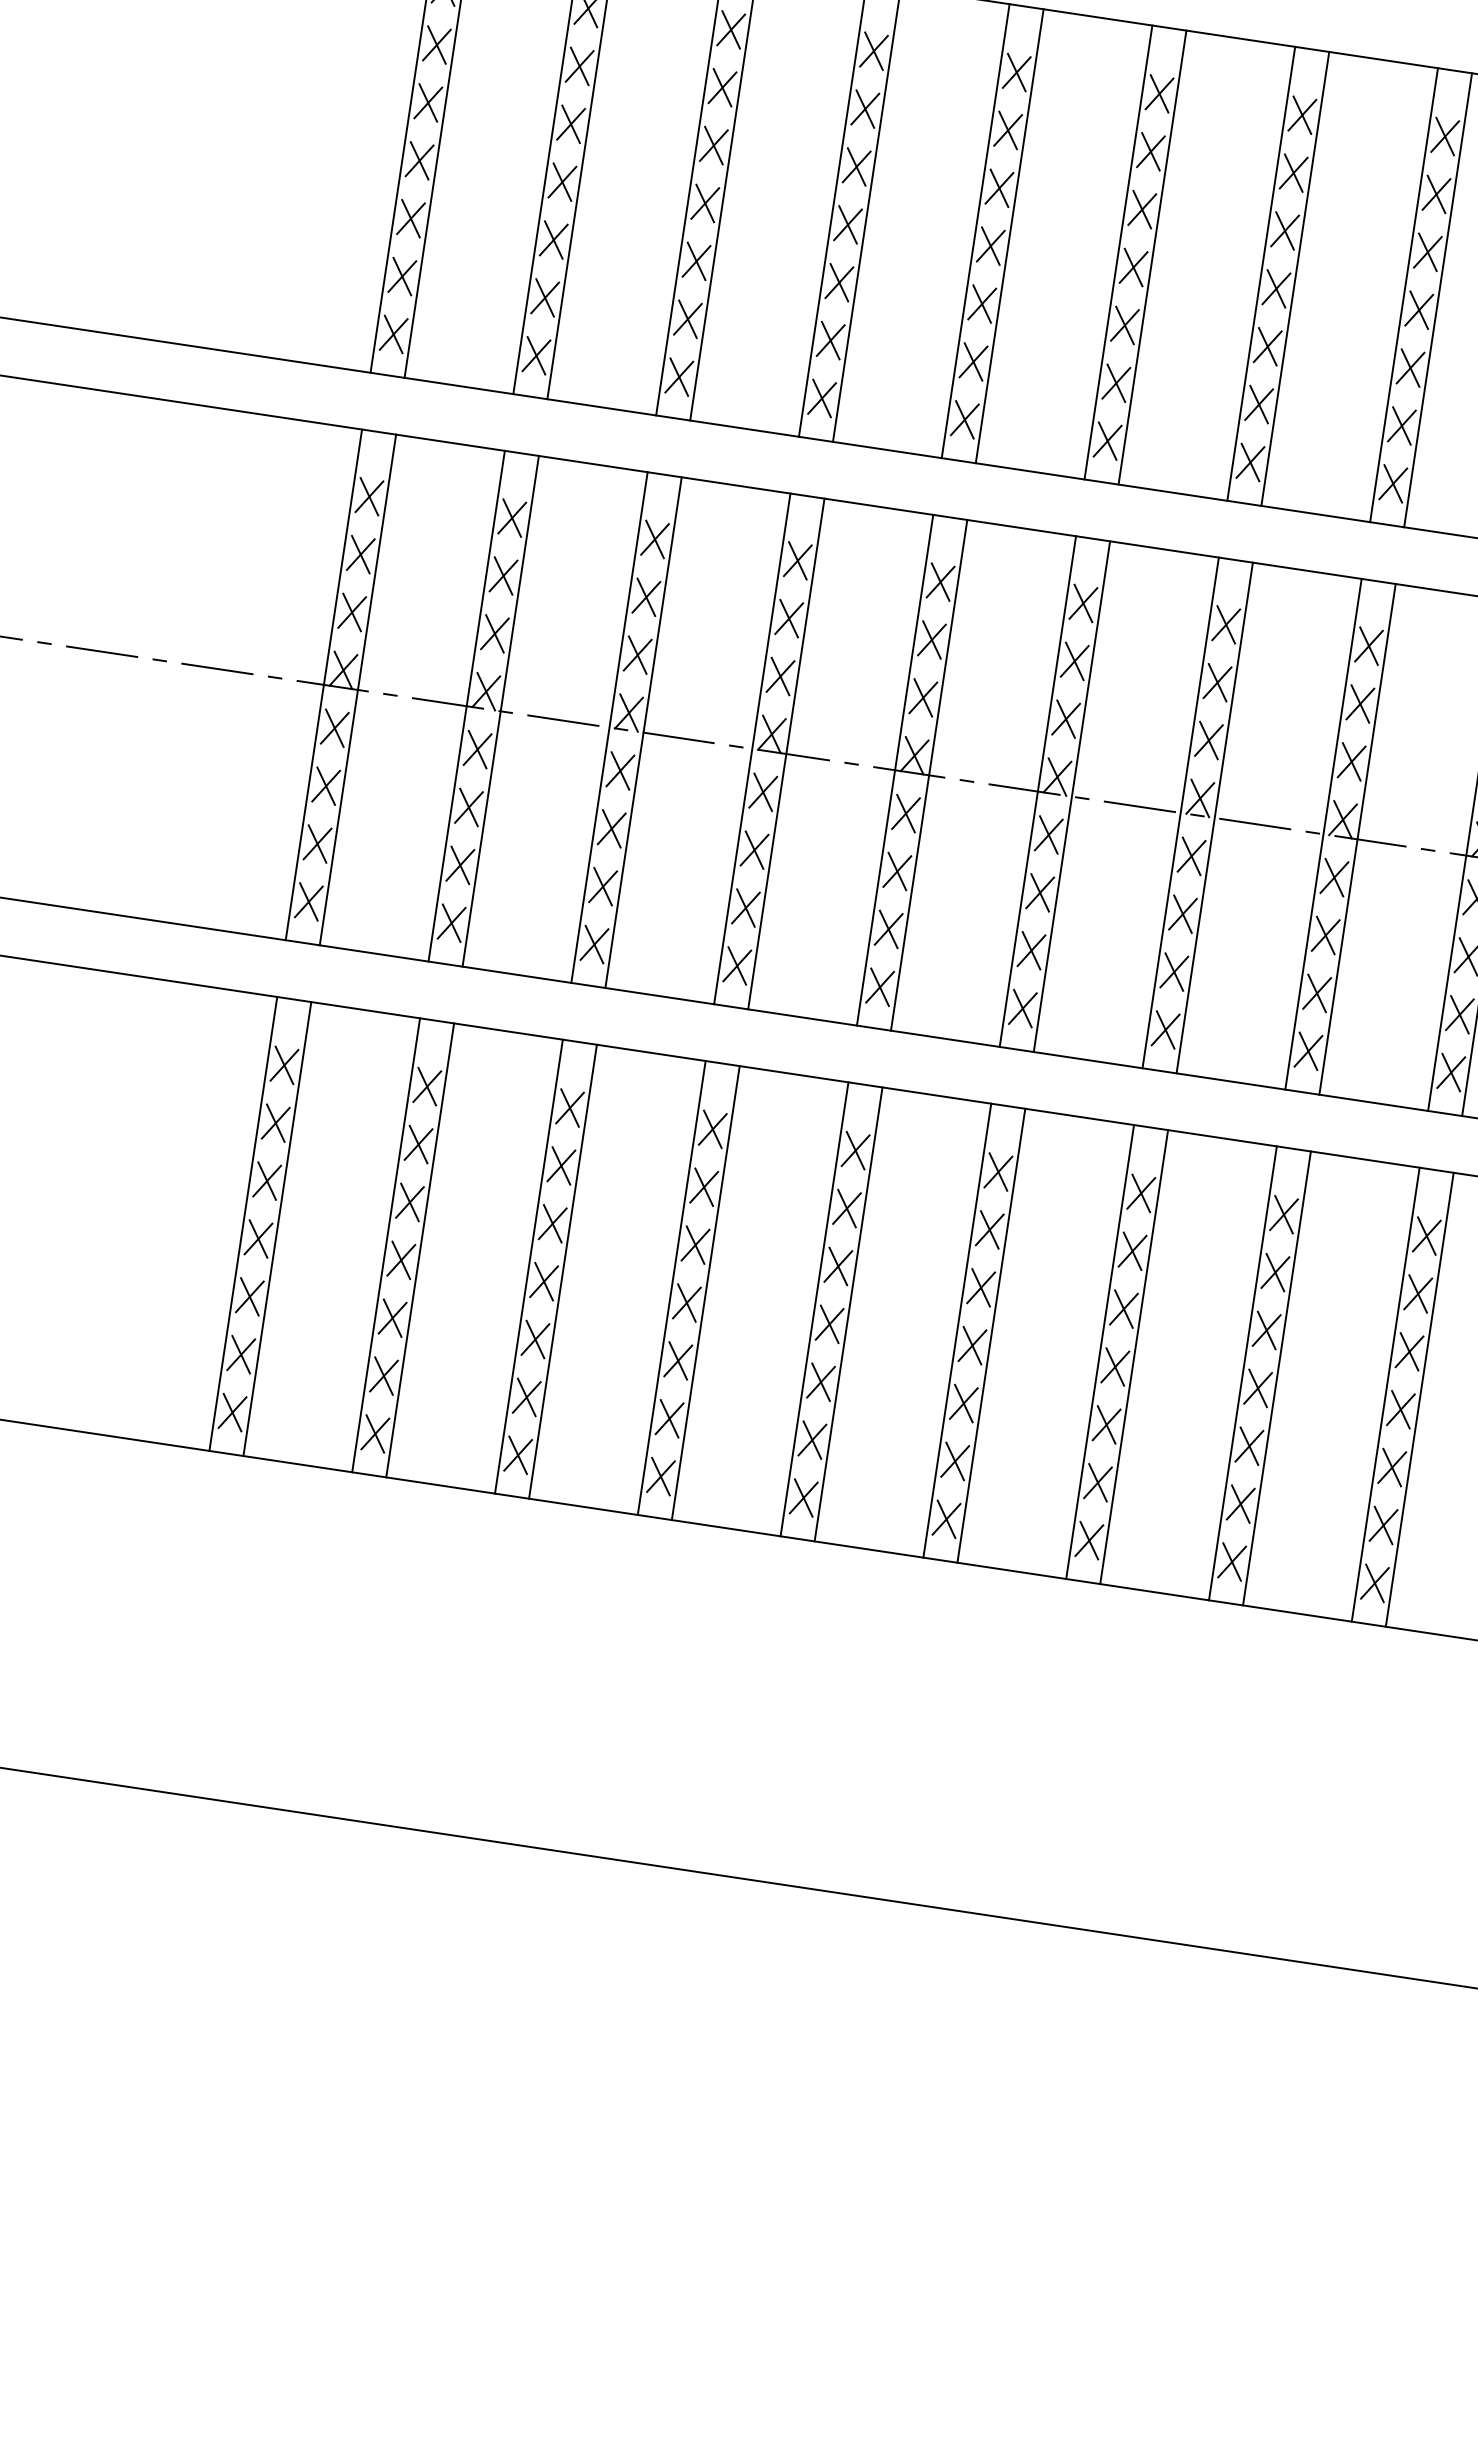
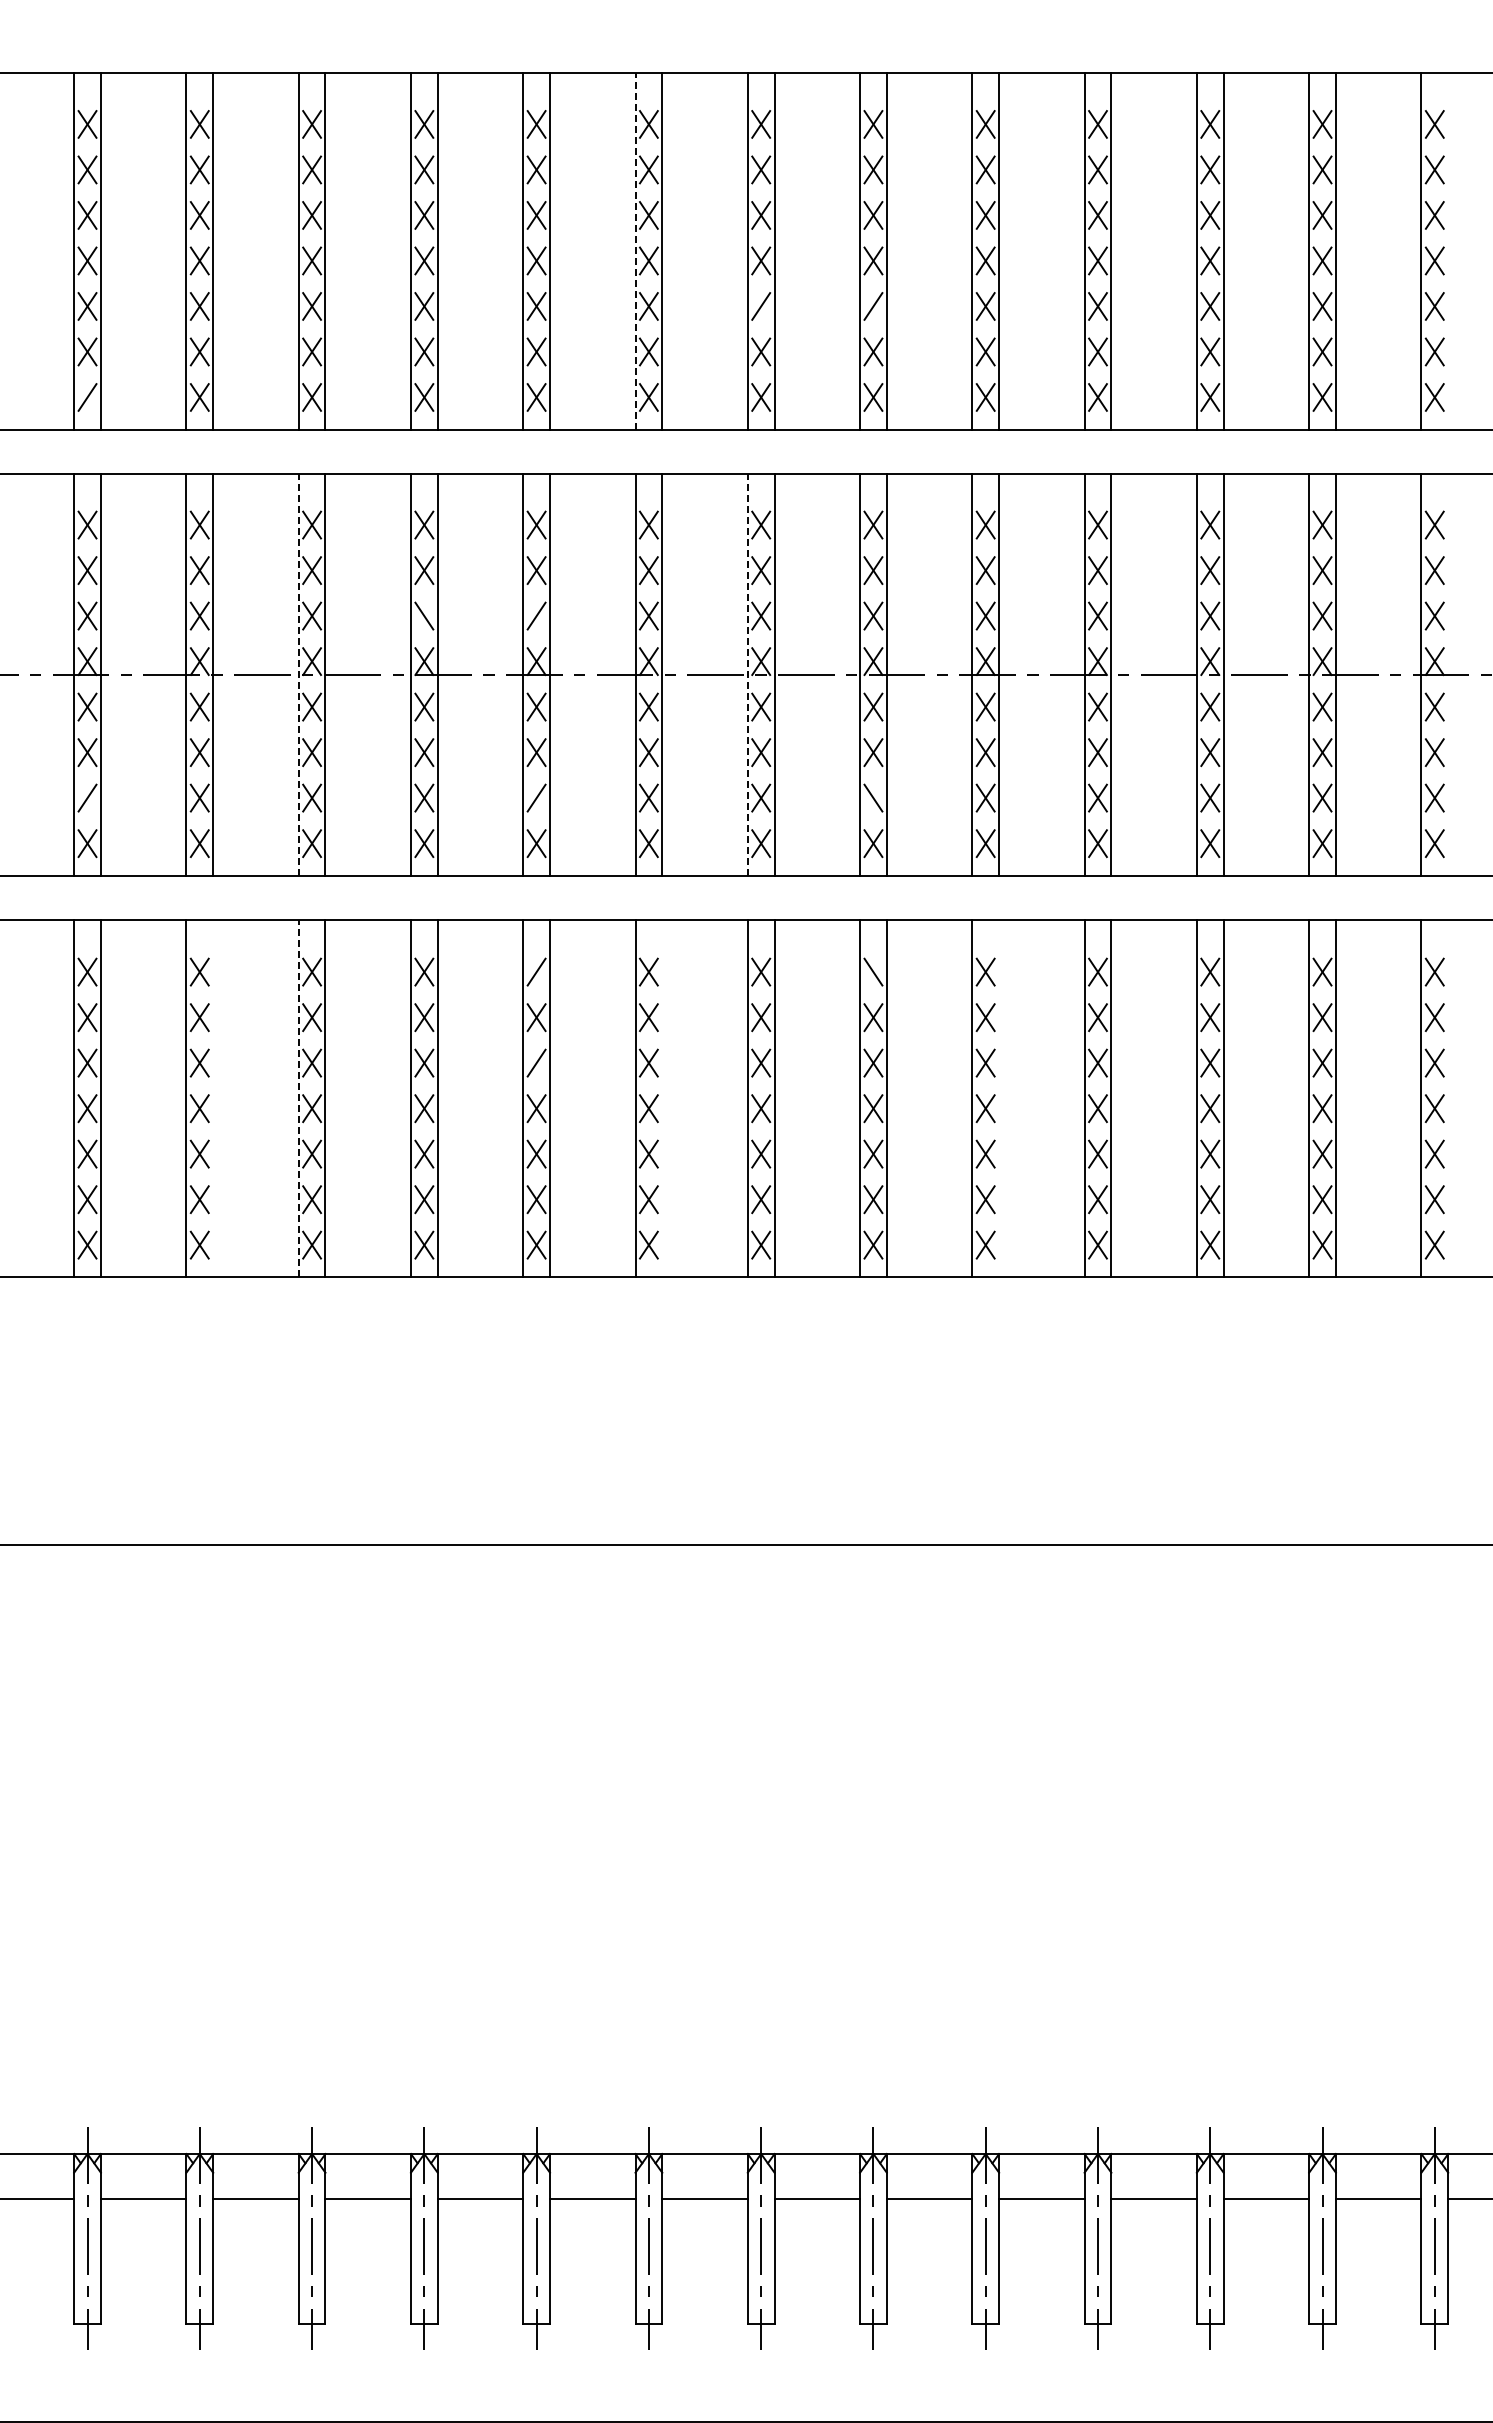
line: (1118, 251) -> (635, 250), solid -> dashed
line: (393, 334) -> (87, 397), removed
line: (1268, 346) -> (761, 306), removed
line: (1410, 368) -> (873, 306), removed
line: (780, 675) -> (424, 615), removed
line: (923, 697) -> (536, 615), removed
line: (609, 726) -> (298, 674), solid -> dashed
line: (1180, 812) -> (747, 674), solid -> dashed
line: (317, 843) -> (87, 797), removed
line: (888, 928) -> (536, 797), removed
line: (1317, 992) -> (873, 797), removed
line: (855, 1149) -> (536, 971), removed
line: (1284, 1213) -> (873, 971), removed
line: (420, 1250) -> (213, 1098), removed
line: (838, 1265) -> (536, 1062), removed
line: (528, 1266) -> (298, 1098), solid -> dashed
line: (991, 1335) -> (662, 1098), removed
line: (1420, 1399) -> (999, 1098), removed

